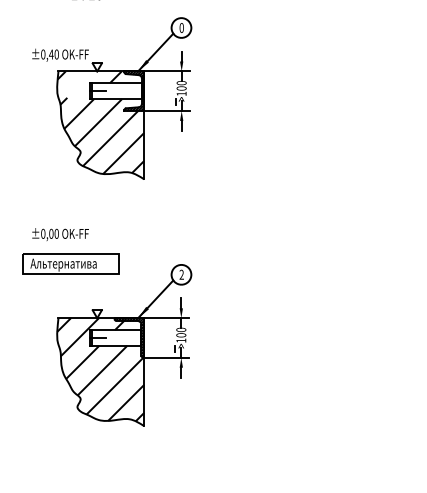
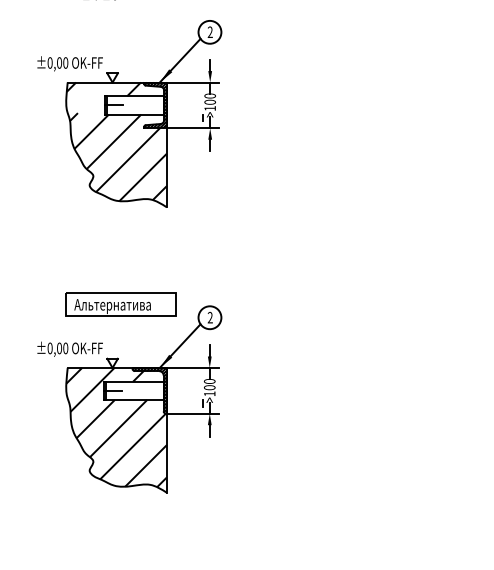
text: (181, 28) -> (209, 32), 0 -> 2
text: (51, 54) -> (59, 62), ±0,40 -> ±0,00
text: (60, 233) -> (69, 348), moved
part: (70, 263) -> (120, 304), moved

